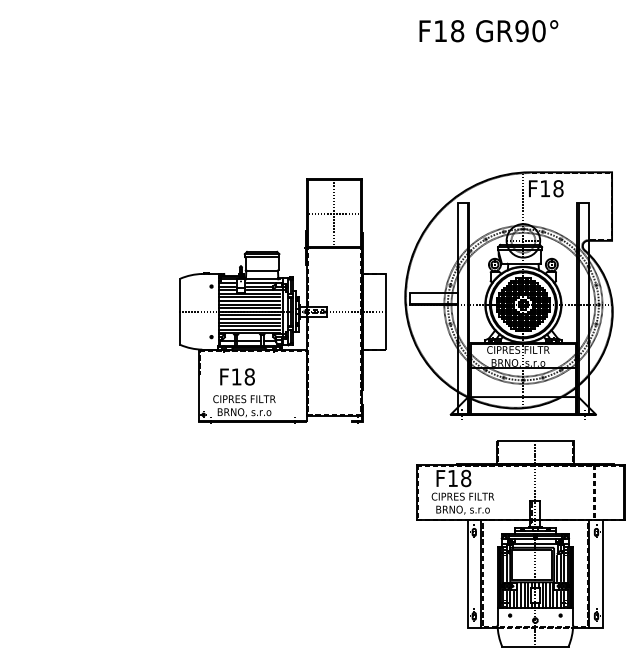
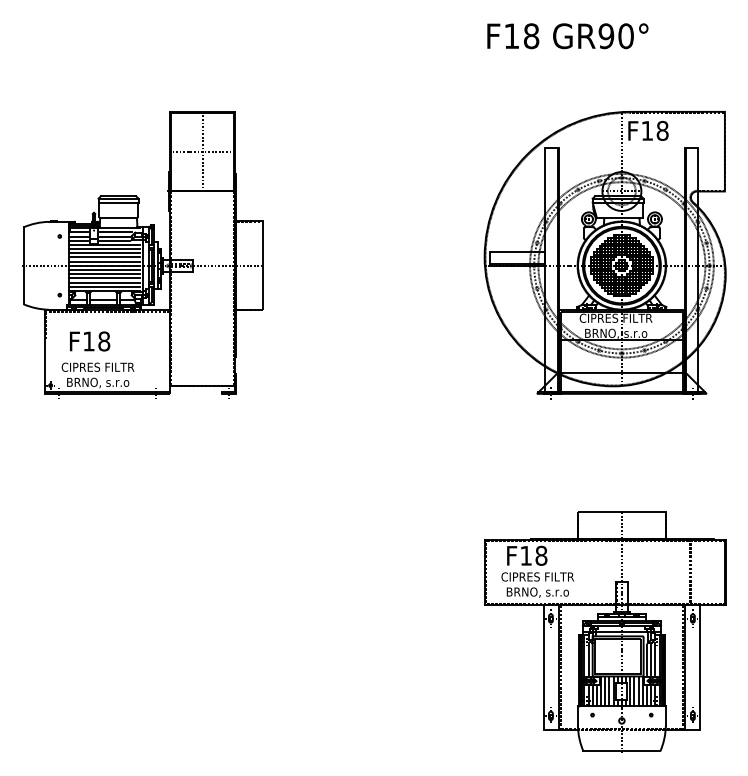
part: (508, 295) -> (604, 254), moved
part: (282, 300) -> (142, 252), moved

